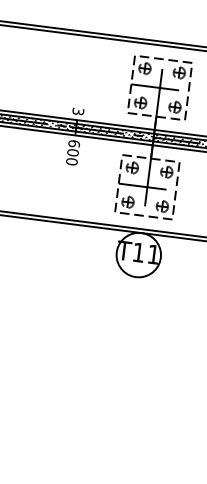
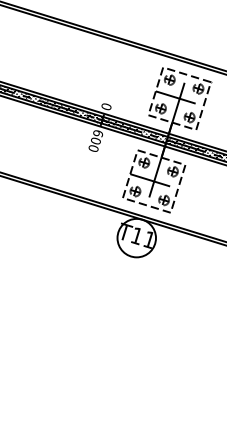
text: (78, 111) -> (106, 106), 3 -> 0

